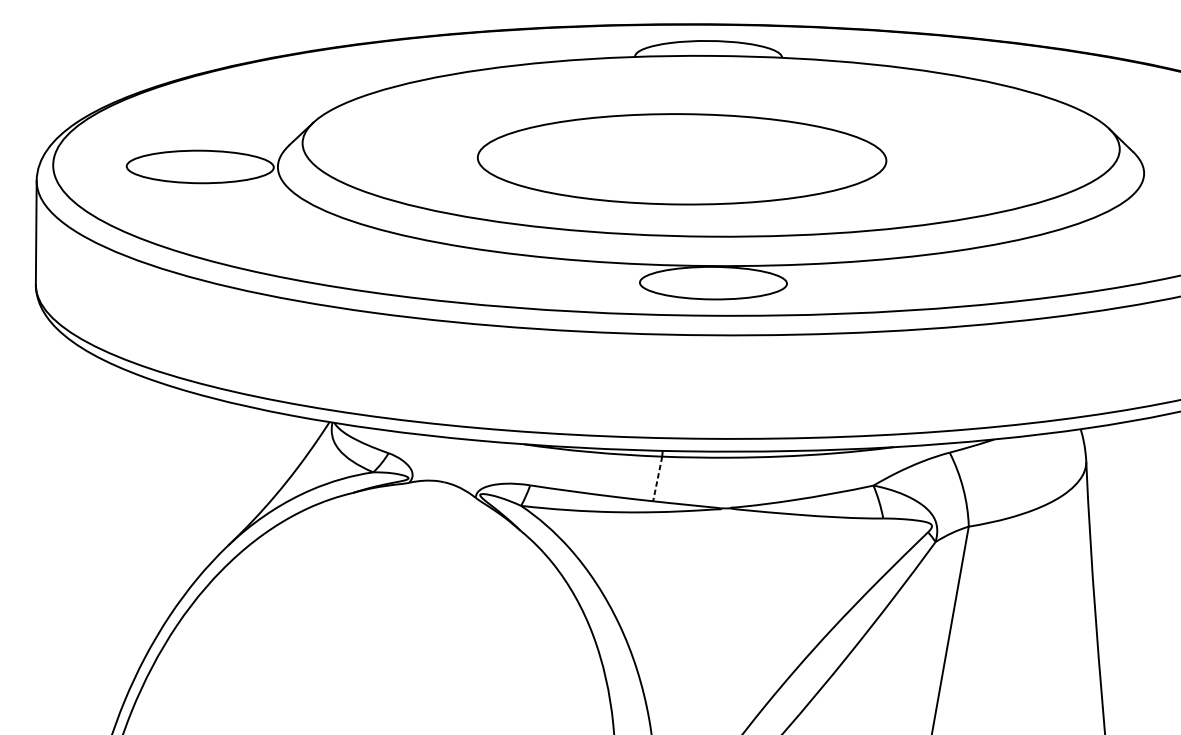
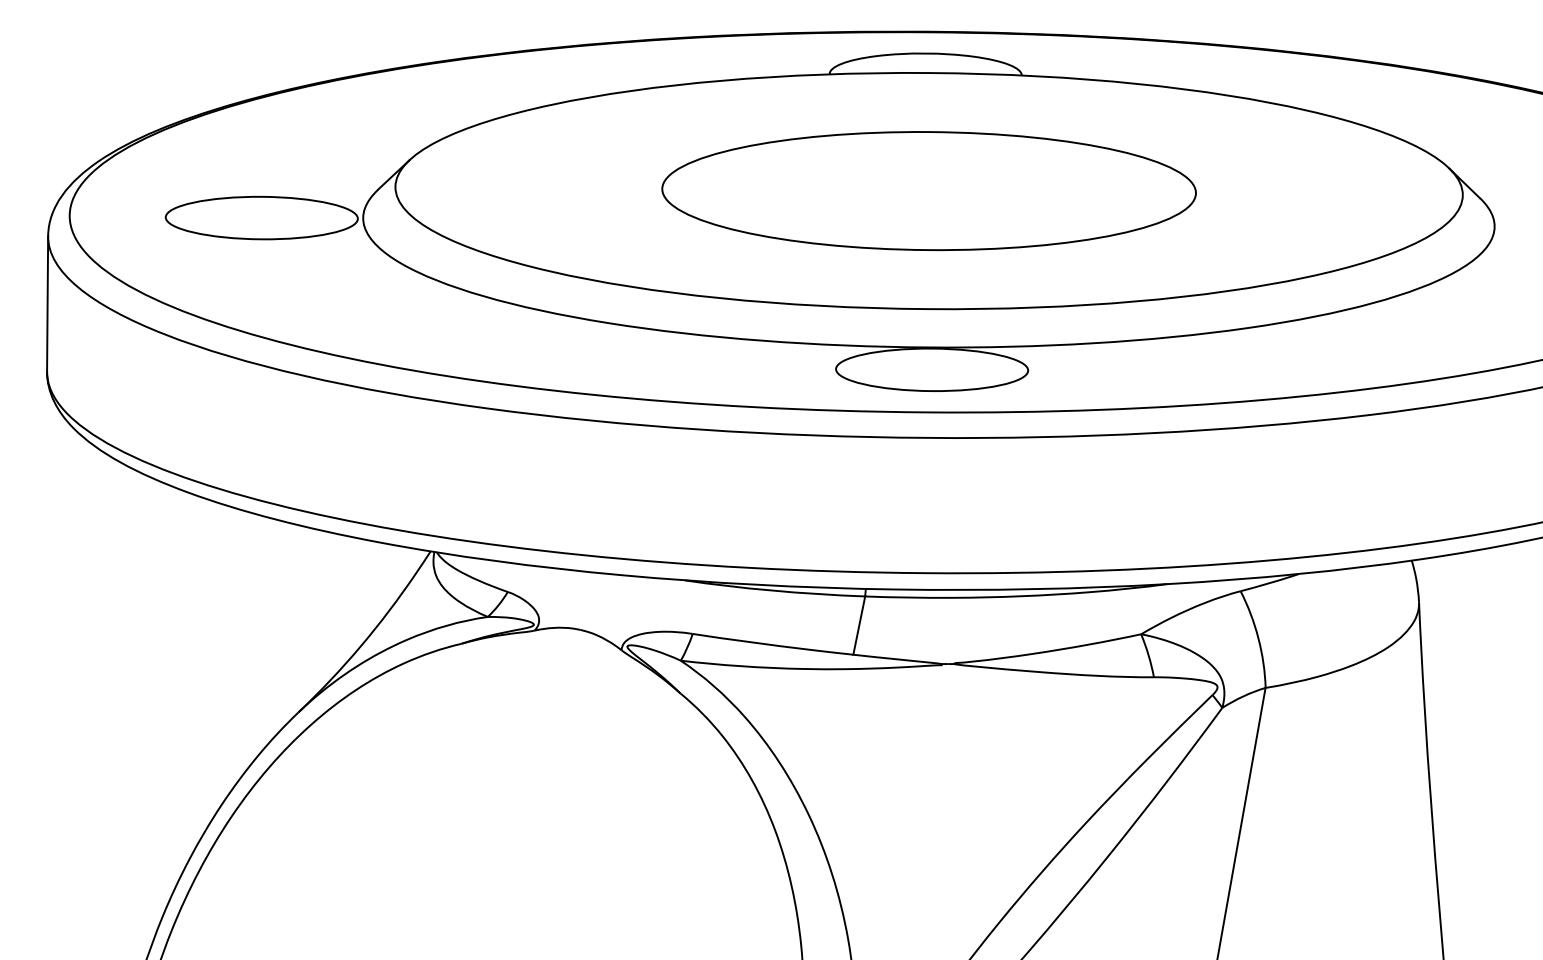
part: (681, 158) -> (928, 190), moved
line: (657, 478) -> (859, 625), dashed -> solid

